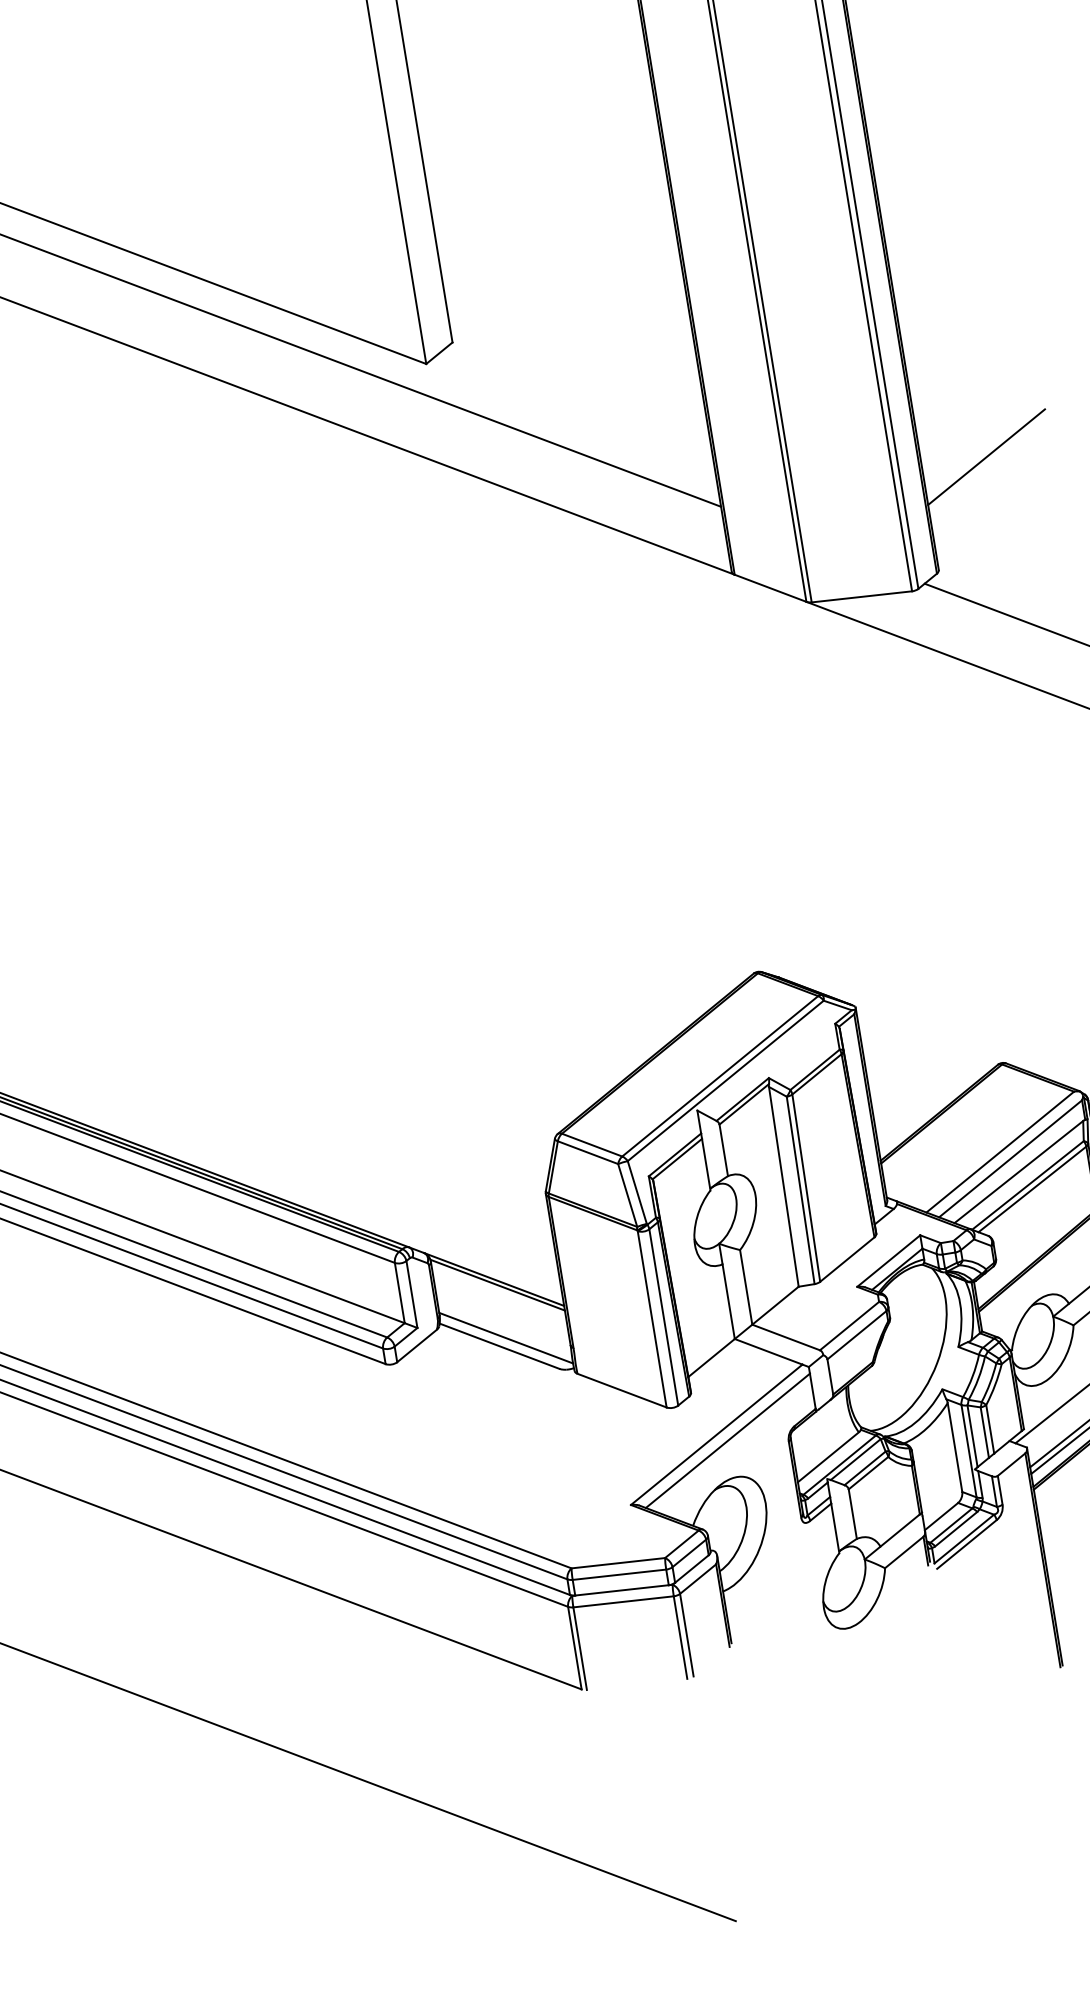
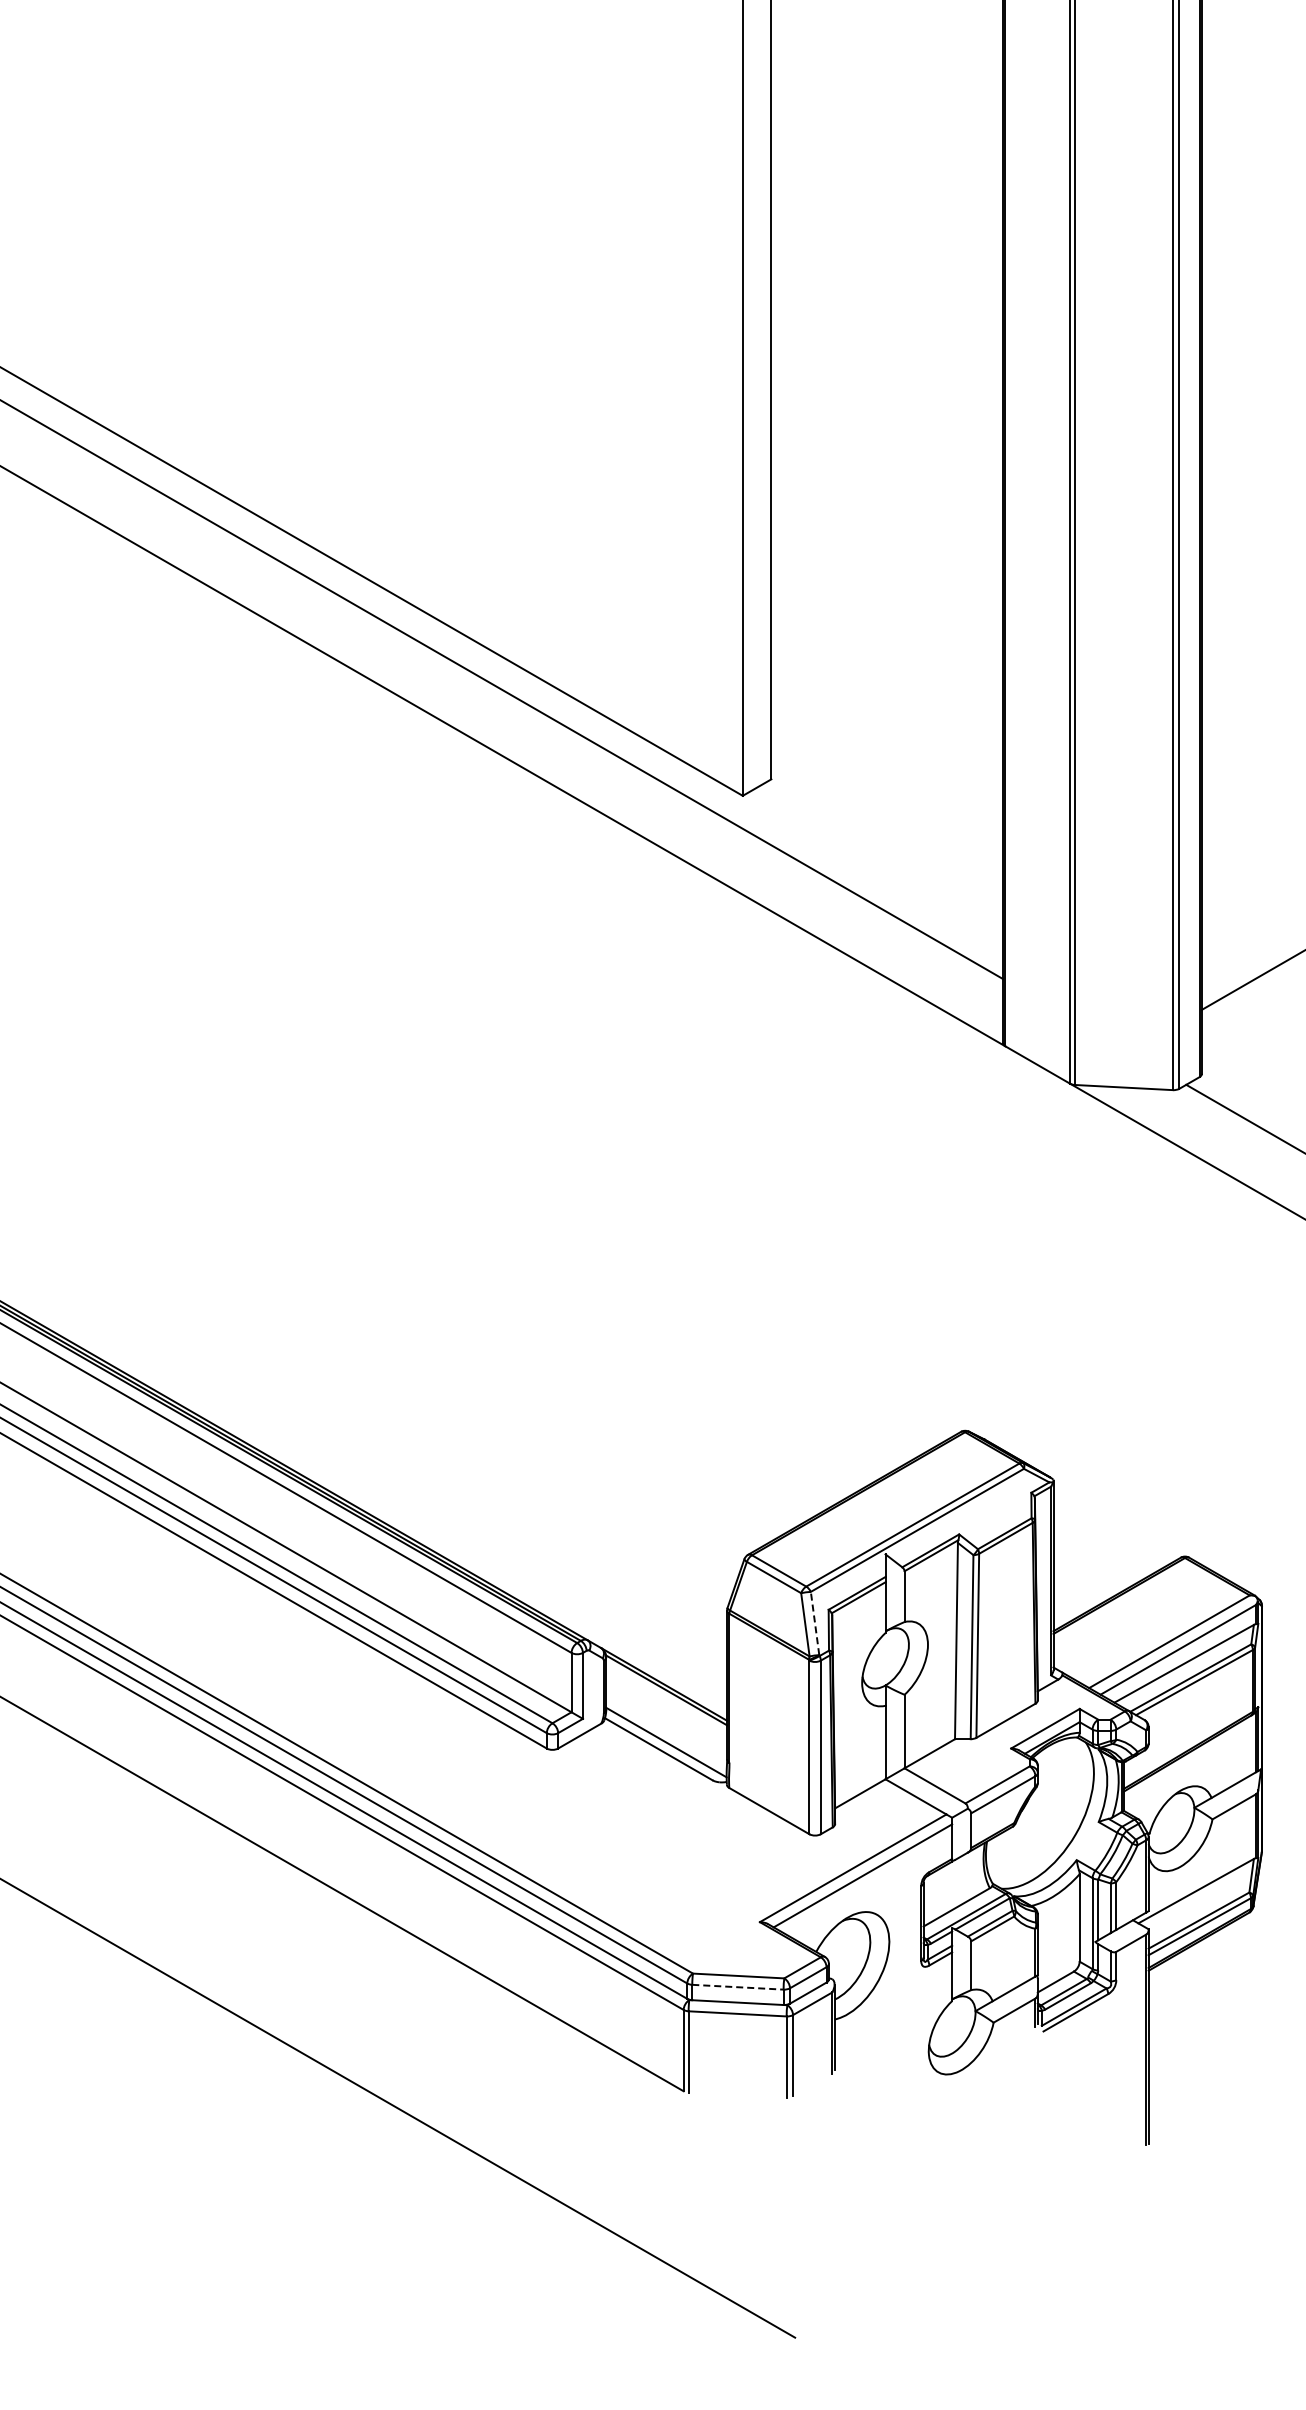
line: (637, 1192) -> (815, 1623), solid -> dashed
line: (619, 1575) -> (737, 1987), solid -> dashed

